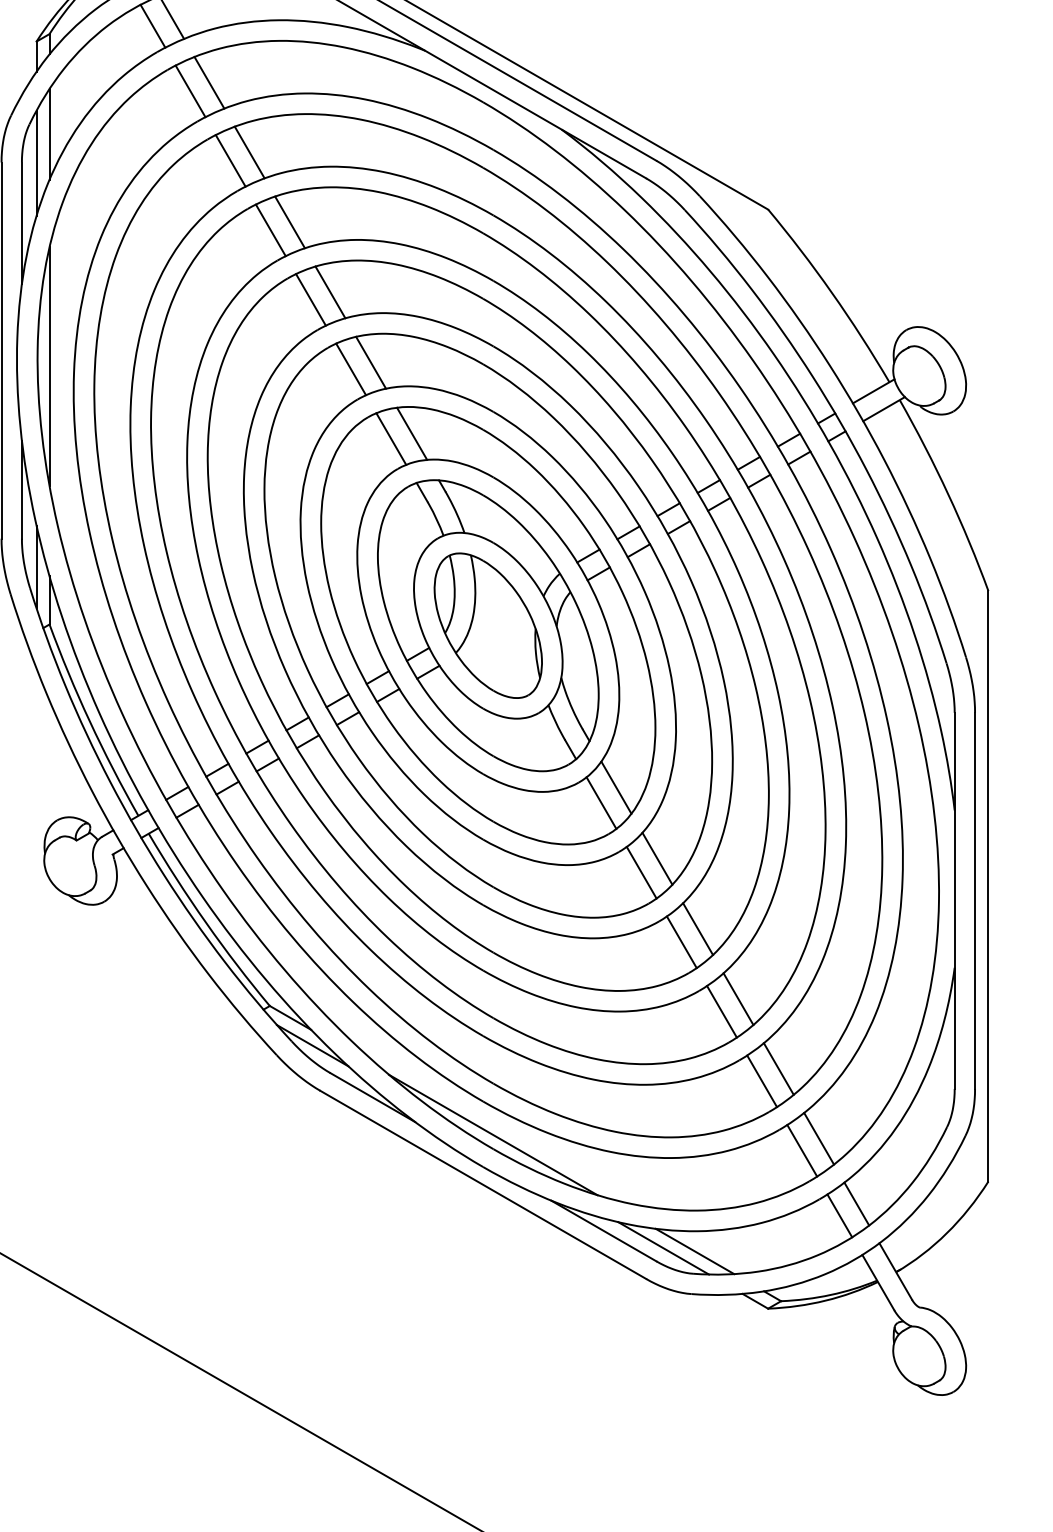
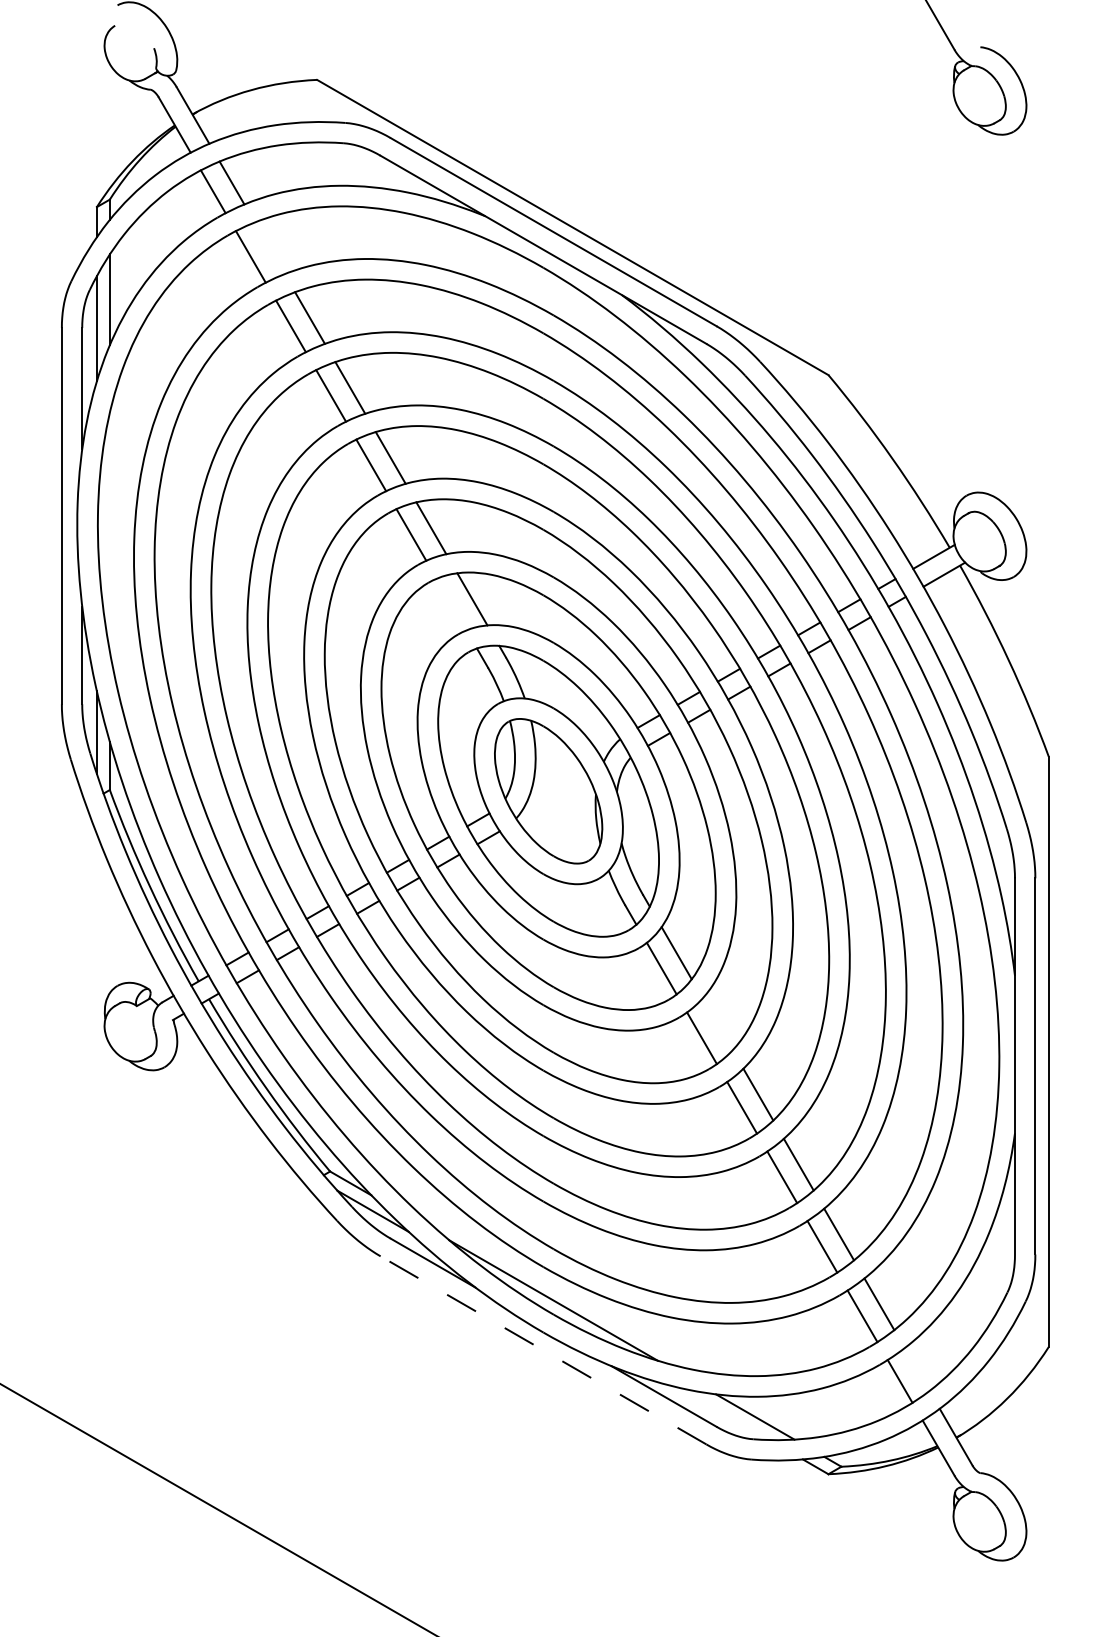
line: (209, 82) -> (269, 248), removed
line: (49, 365) -> (109, 531), removed
line: (391, 438) -> (451, 604), removed
line: (657, 858) -> (717, 1024), removed
line: (483, 1184) -> (543, 1350), solid -> dashed
line: (856, 1203) -> (916, 1369), removed
line: (663, 1247) -> (723, 1413), removed

